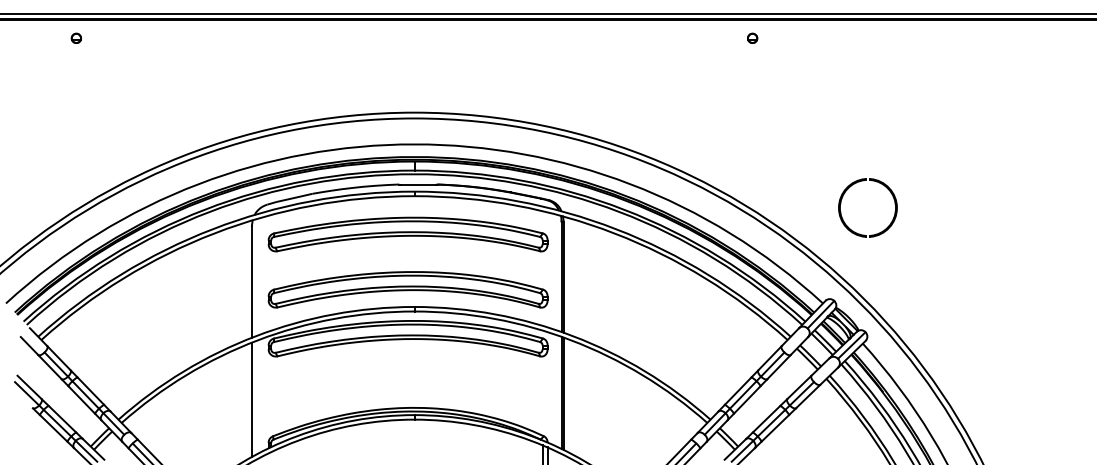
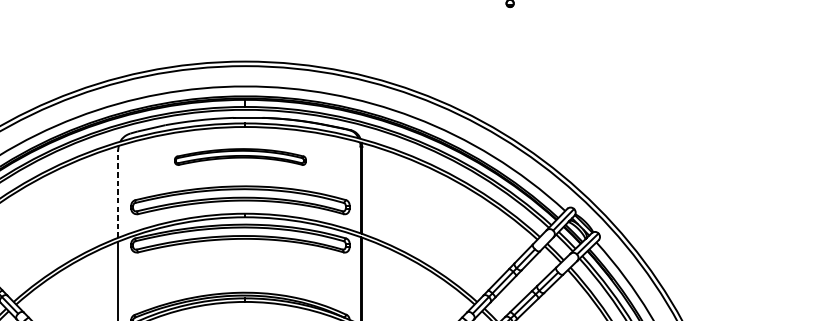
part: (845, 193) -> (582, 124), removed
part: (407, 234) -> (239, 157), size x0.6
line: (251, 281) -> (117, 193), solid -> dashed

